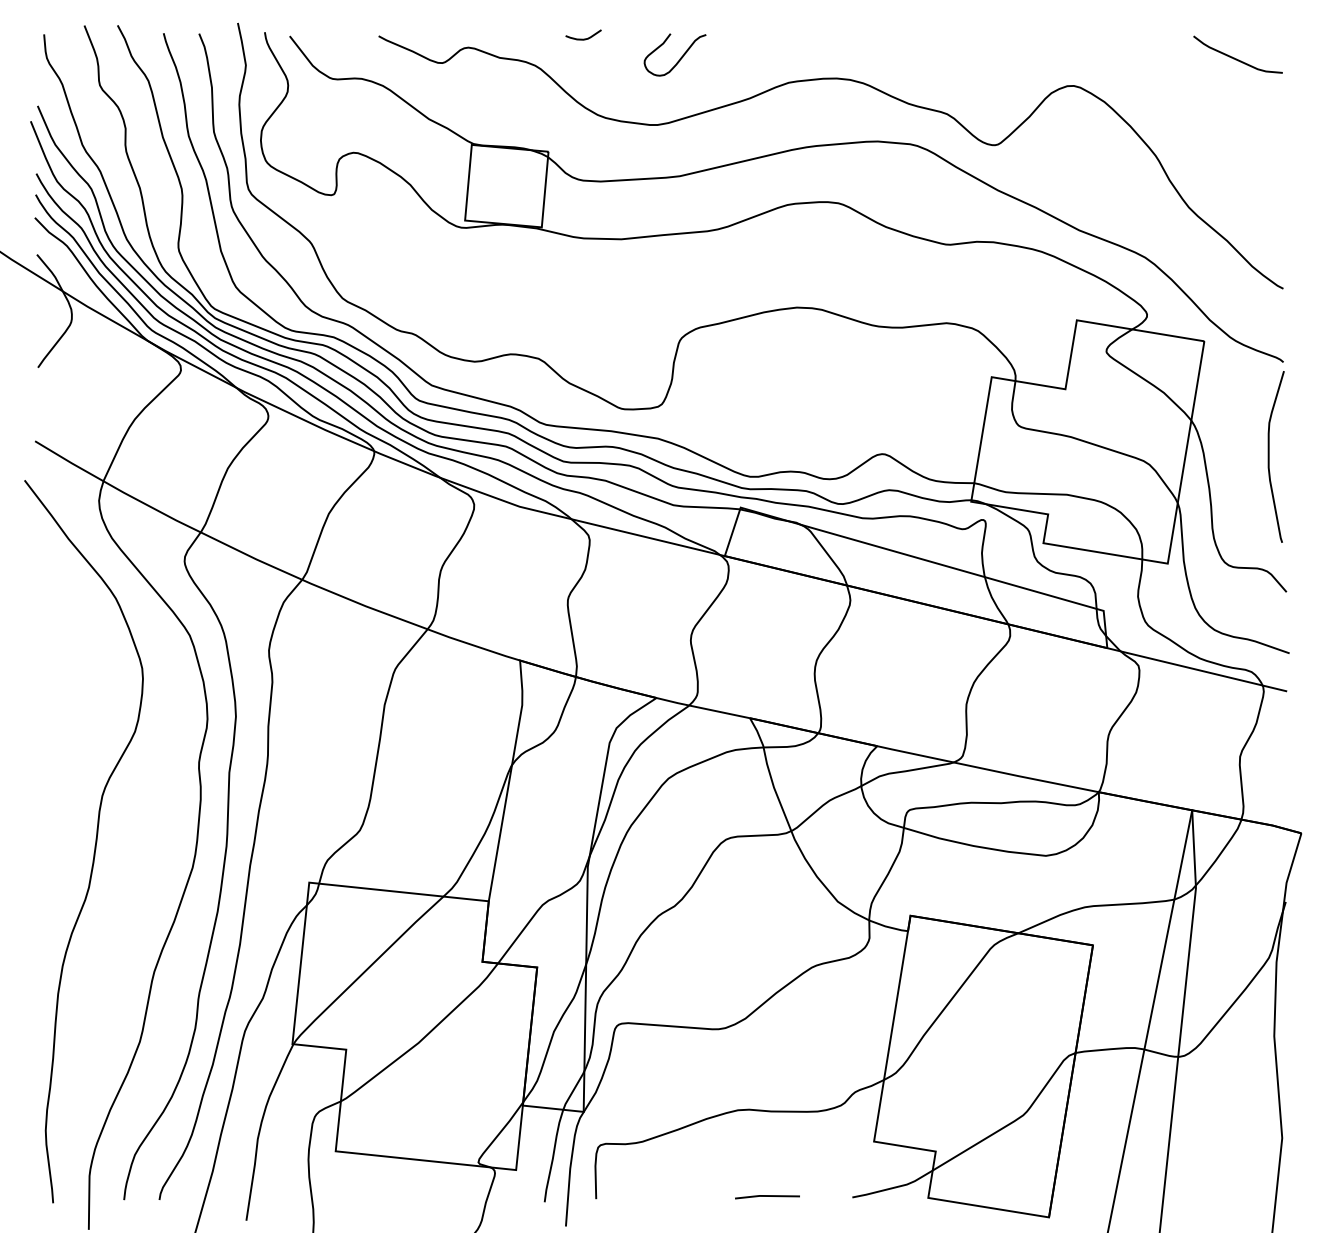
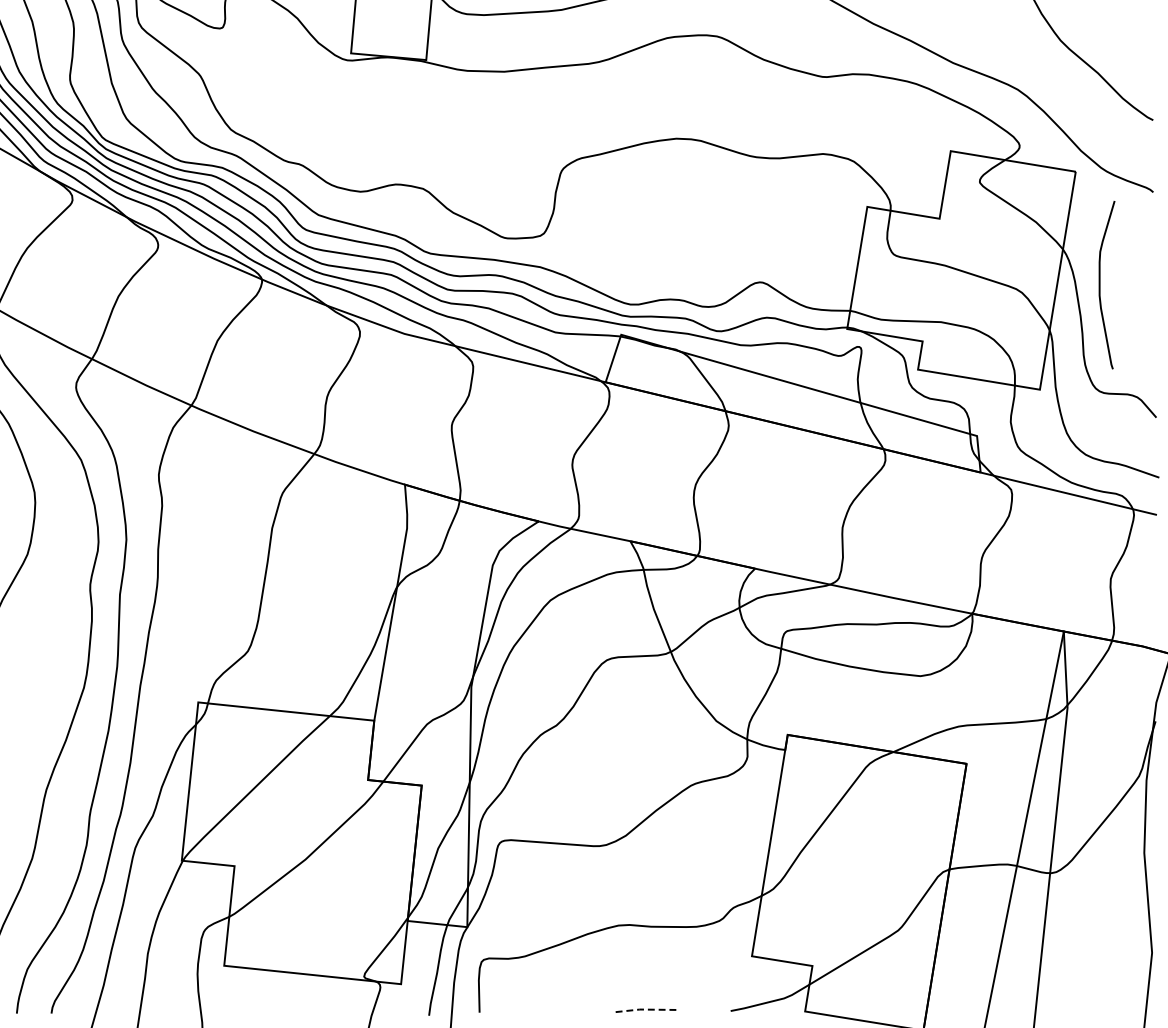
curve: (1269, 456) -> (1100, 284), moved
line: (767, 1196) -> (647, 1010), solid -> dashed

